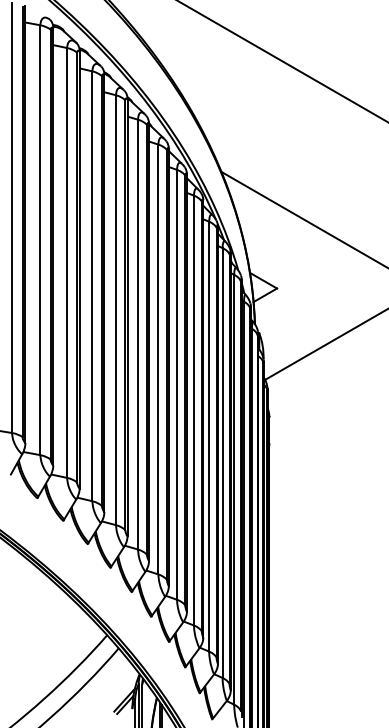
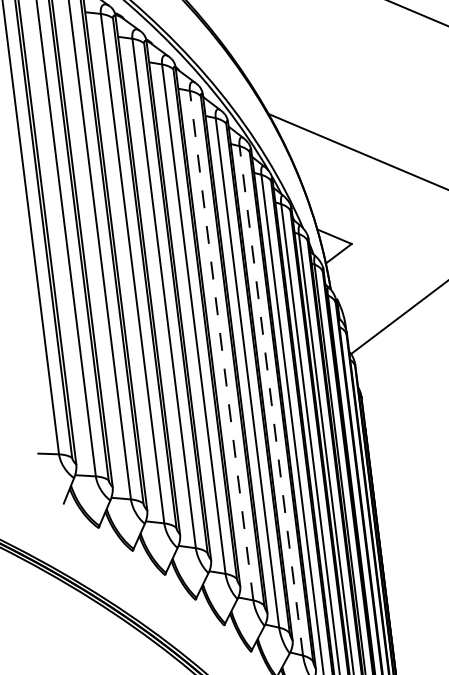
line: (158, 359) -> (221, 345), solid -> dashed
line: (194, 410) -> (271, 400), solid -> dashed

